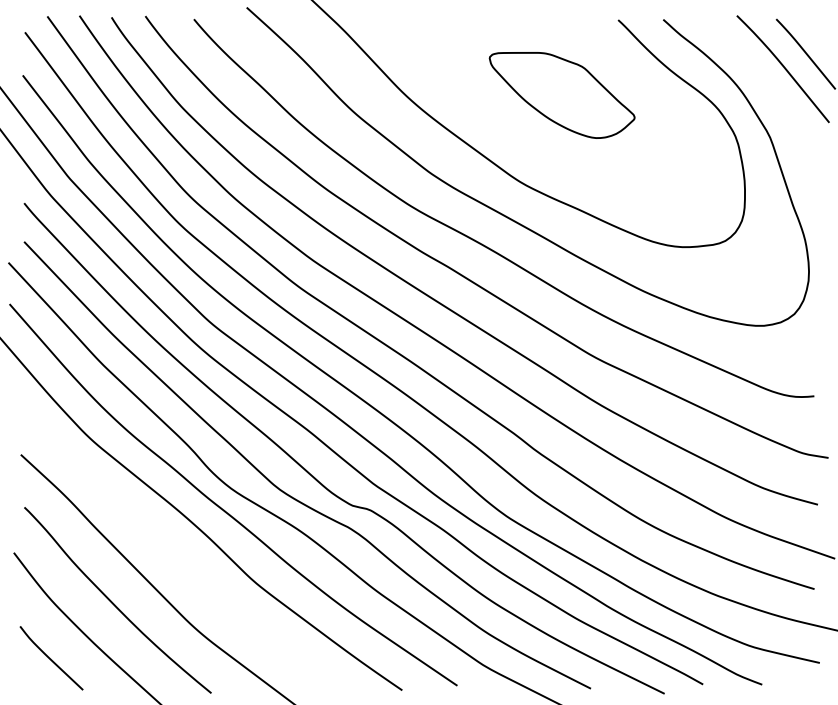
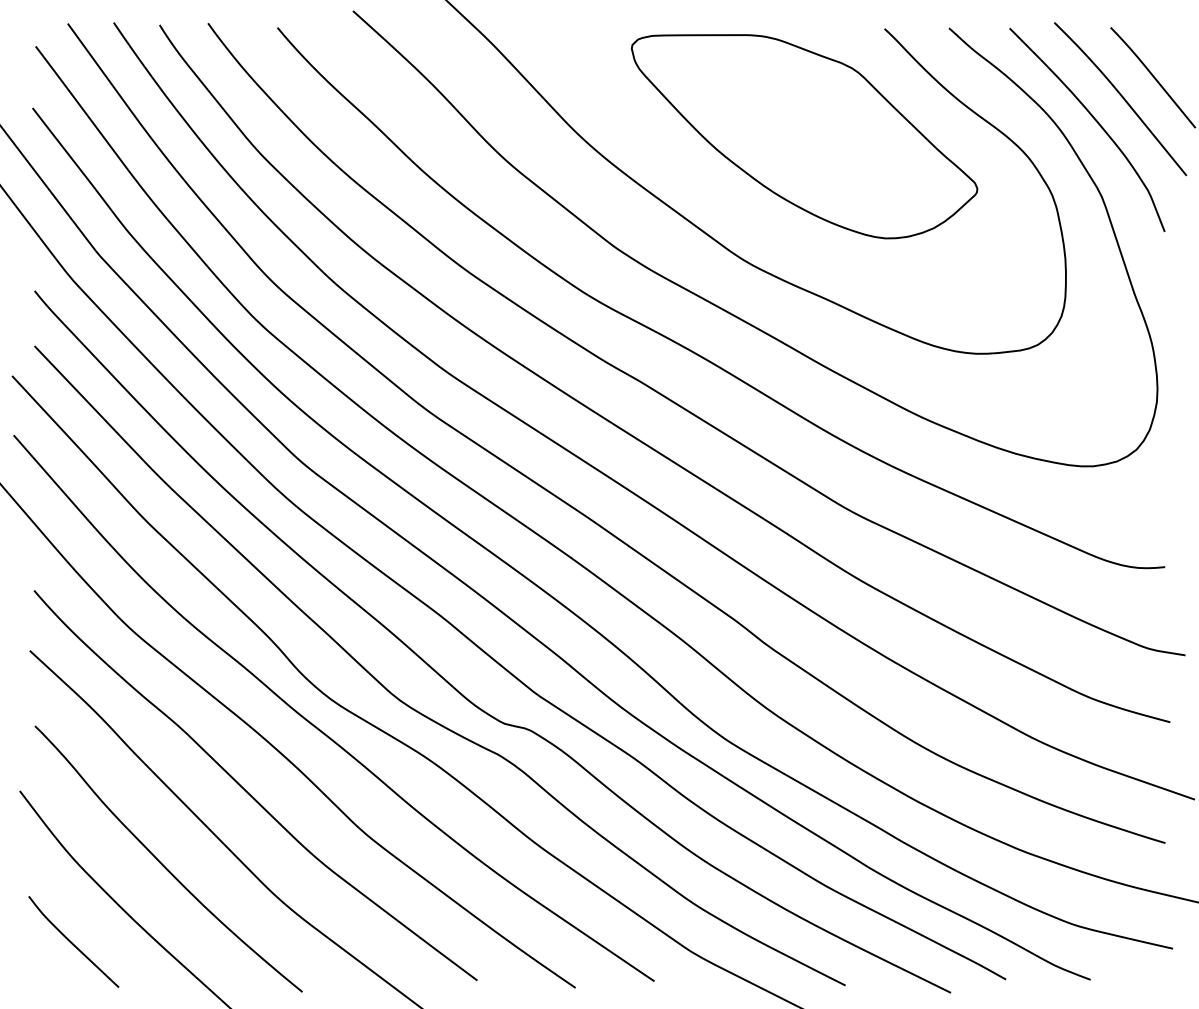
curve: (766, 86) -> (1096, 123), added
part: (561, 95) -> (803, 136), size x1.67
curve: (173, 552) -> (248, 790), added

